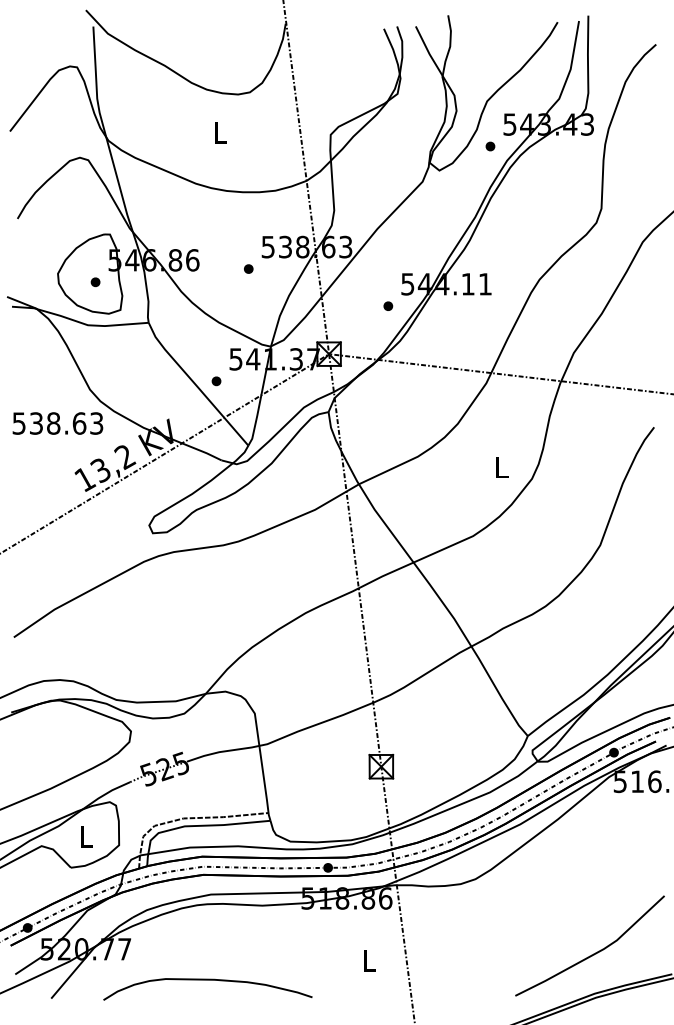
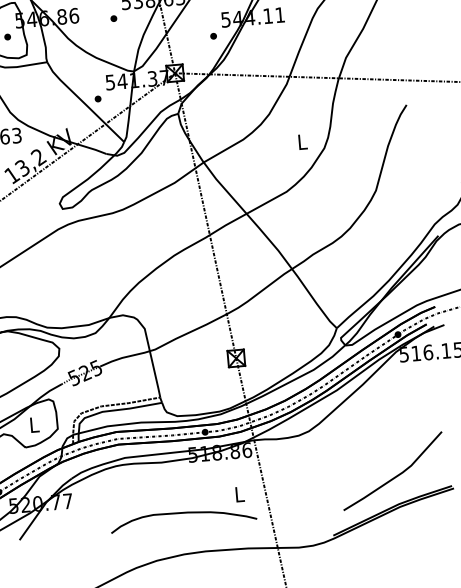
curve: (207, 980) -> (182, 513), moved

